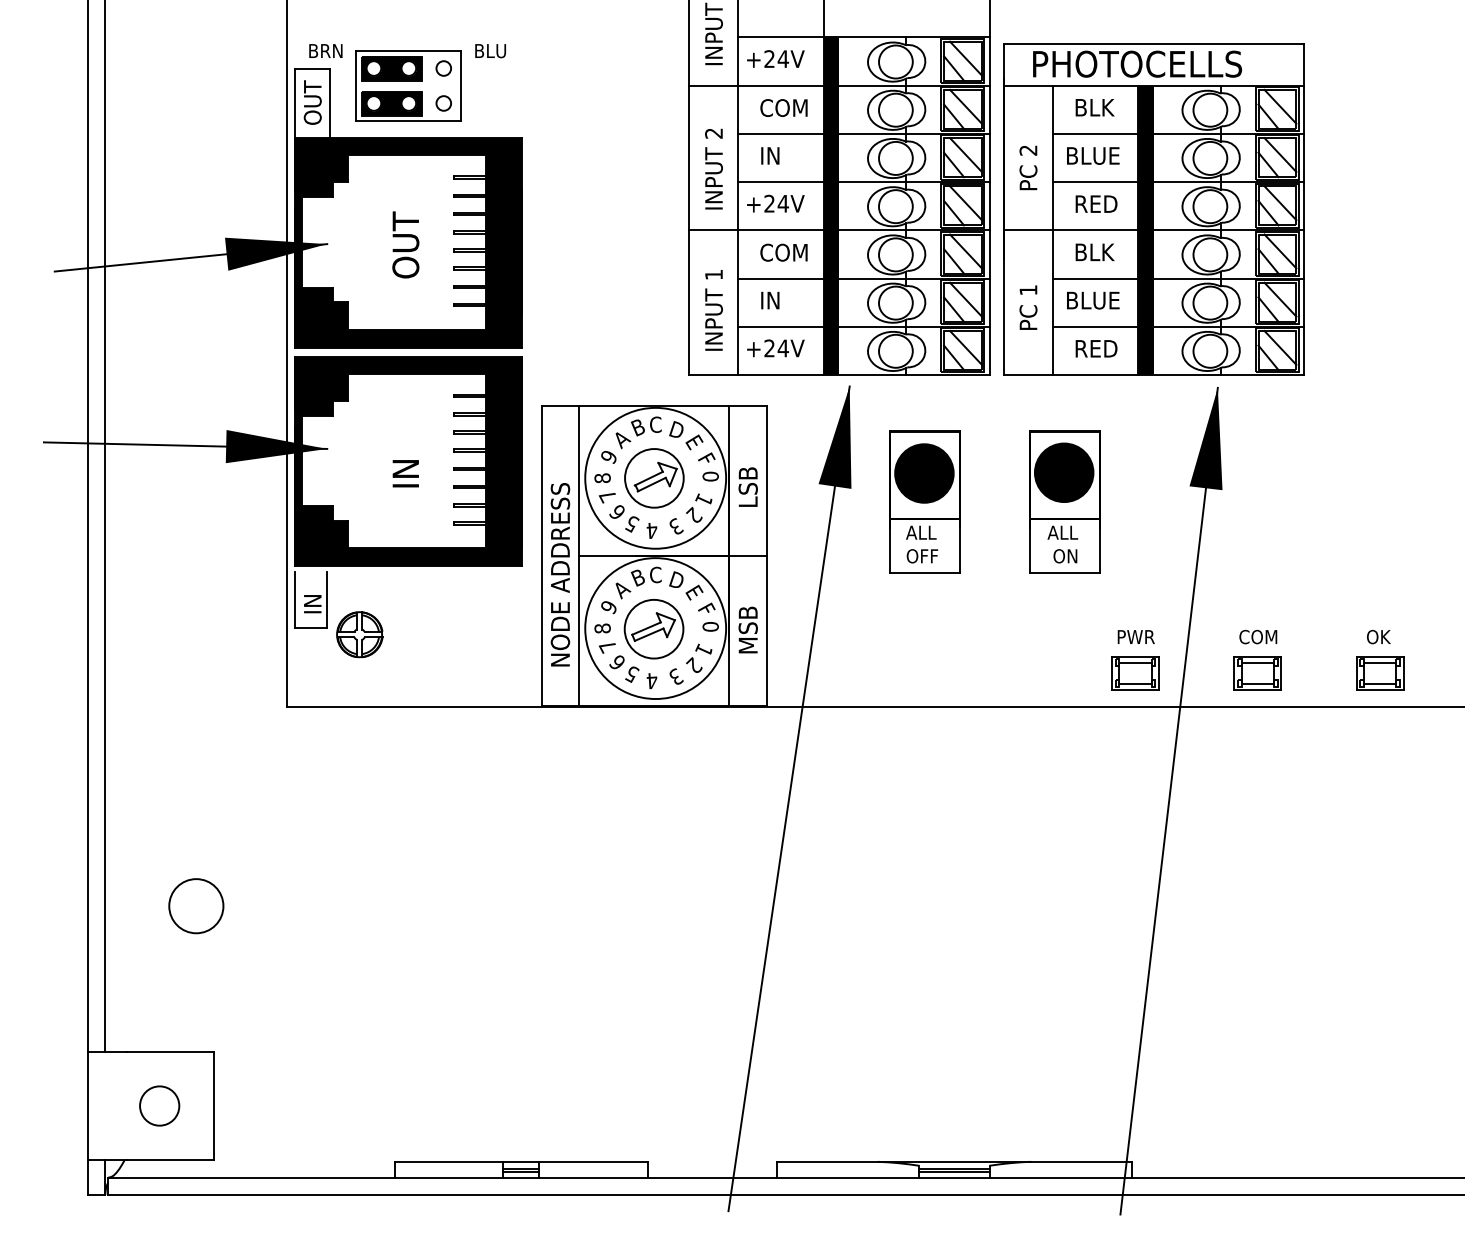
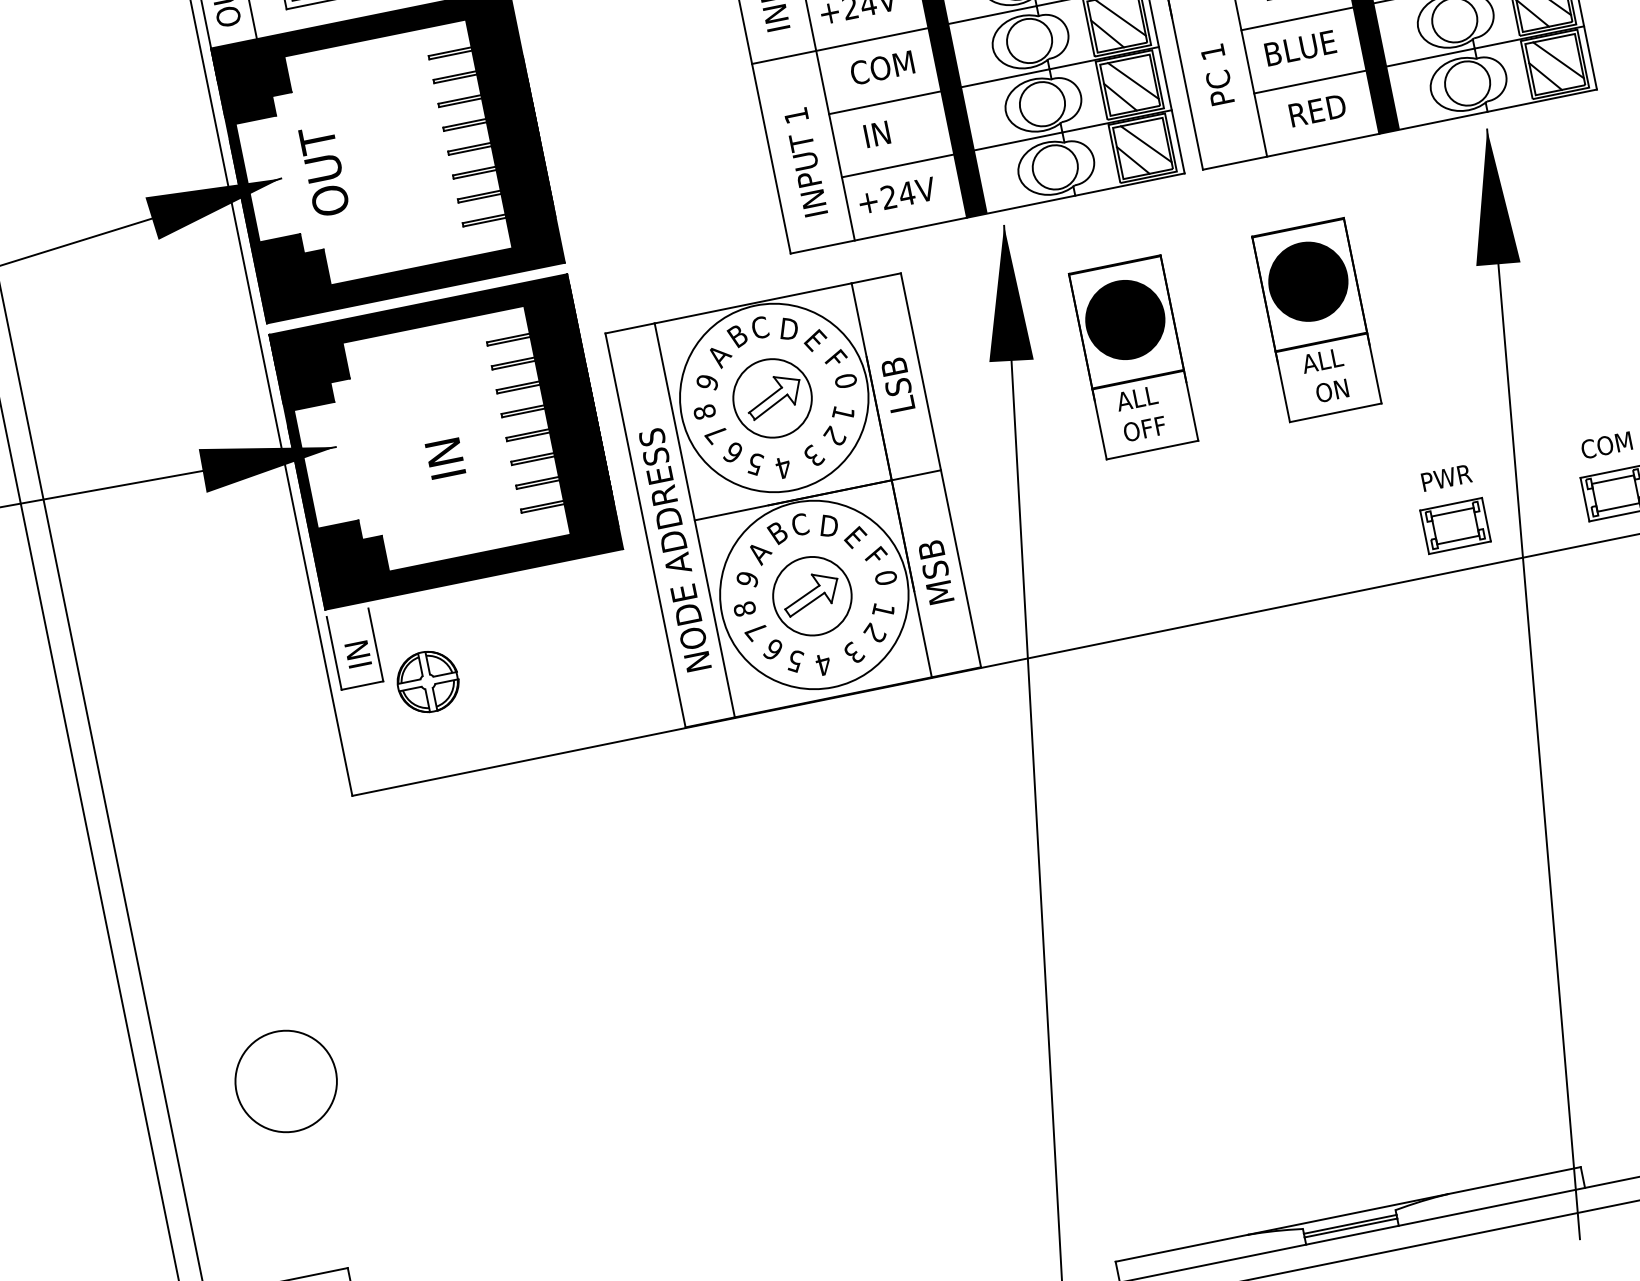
text: (405, 244) -> (323, 170), moved
circle: (196, 906) -> (286, 1081), size x1.4

